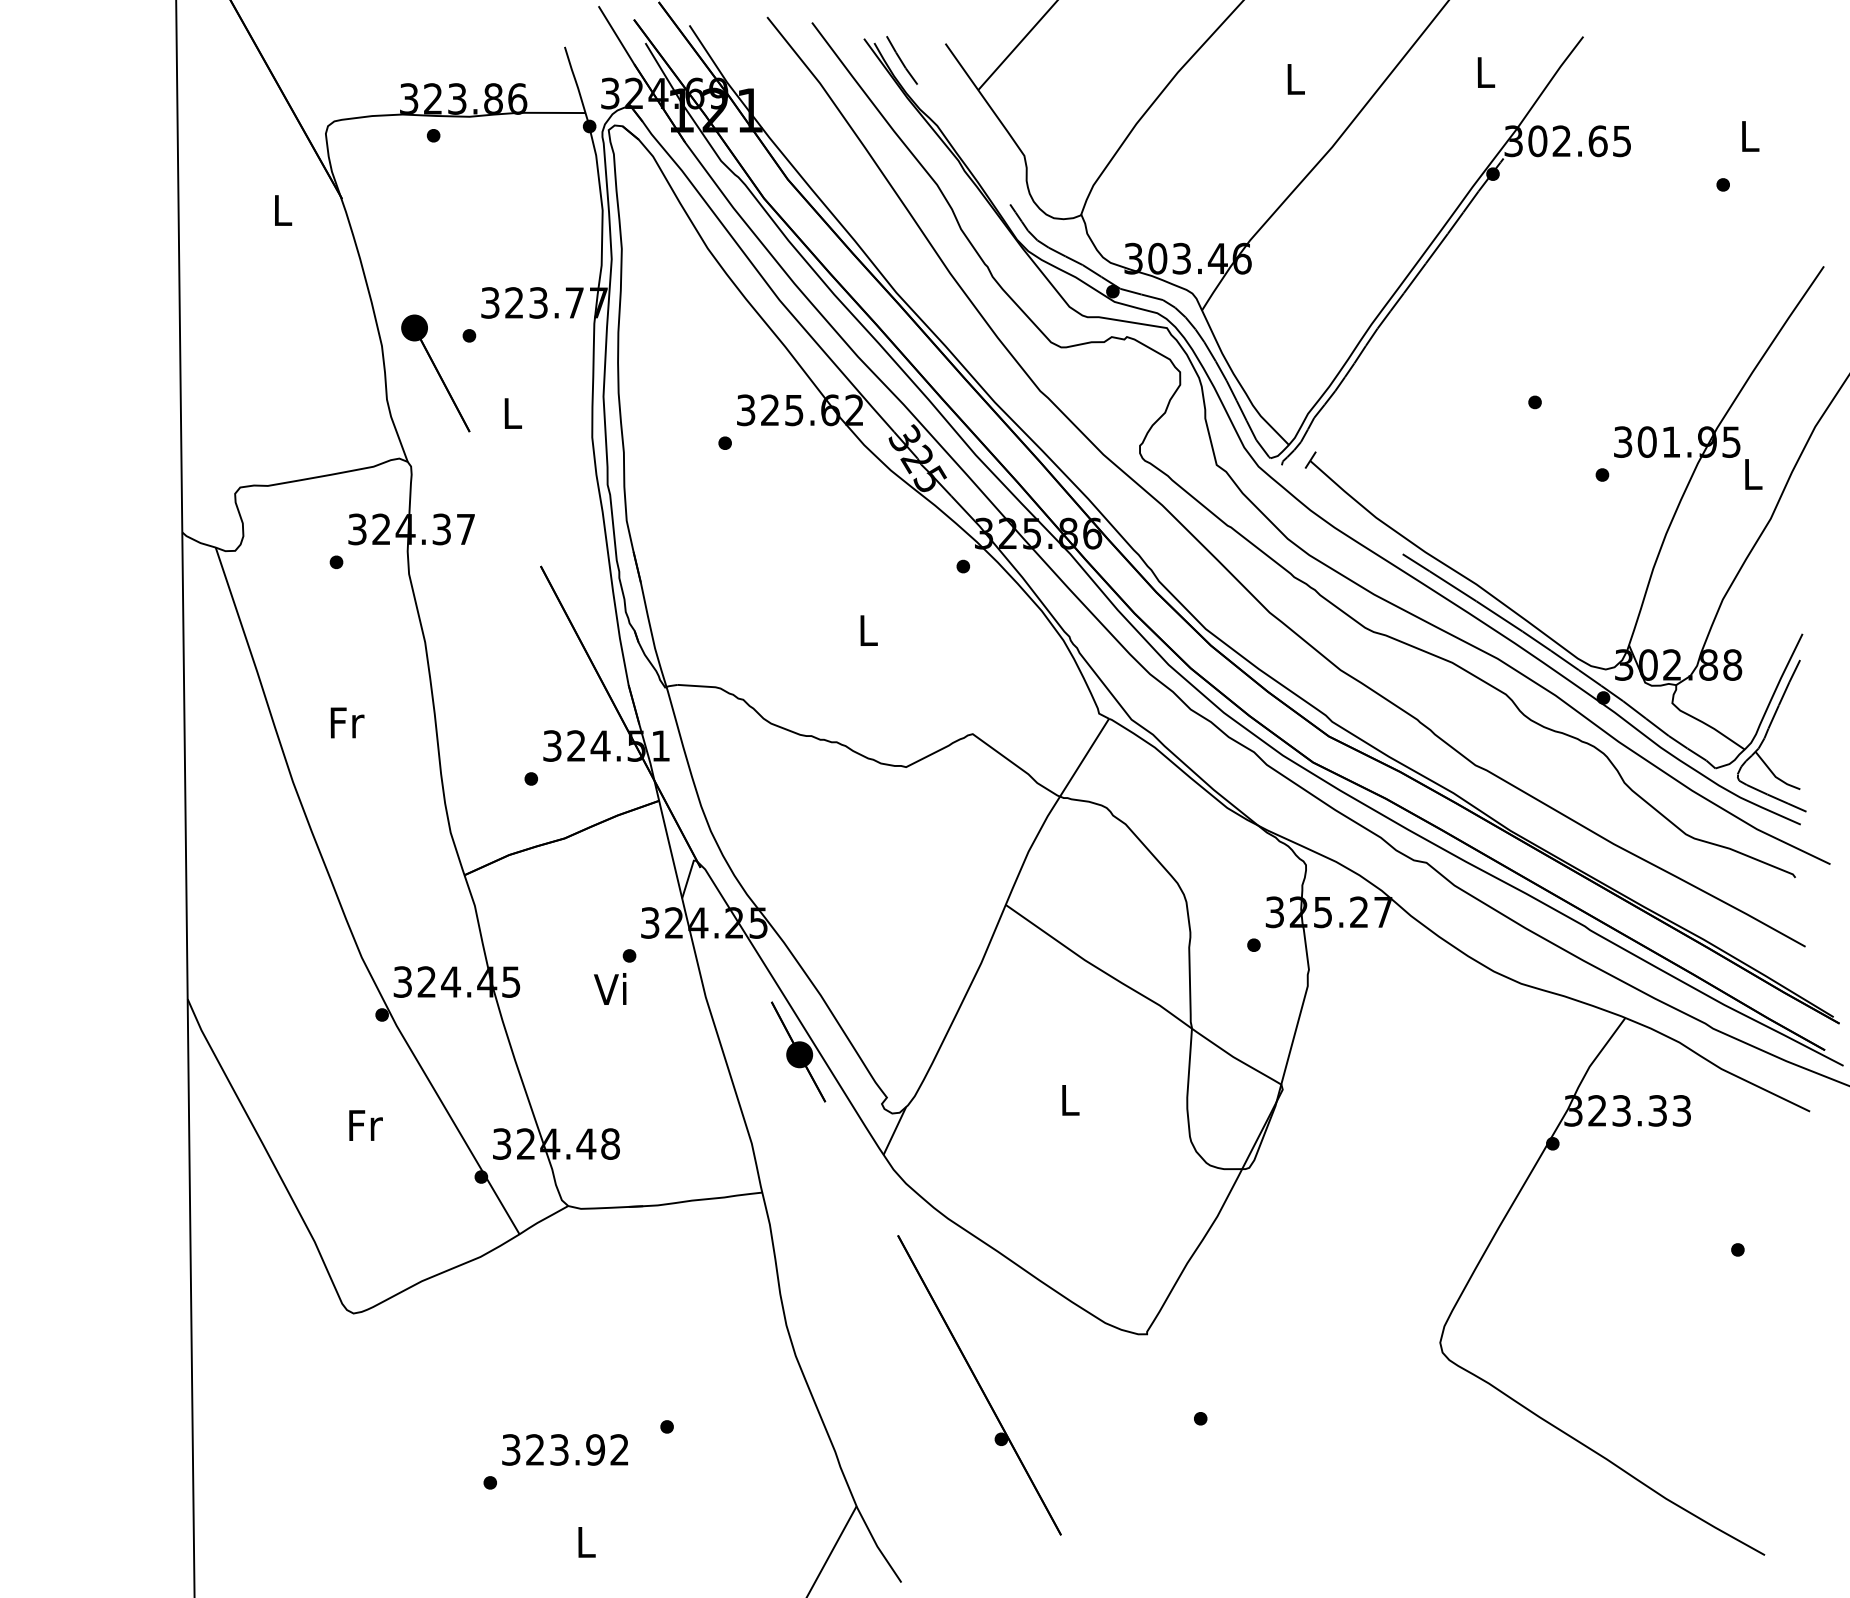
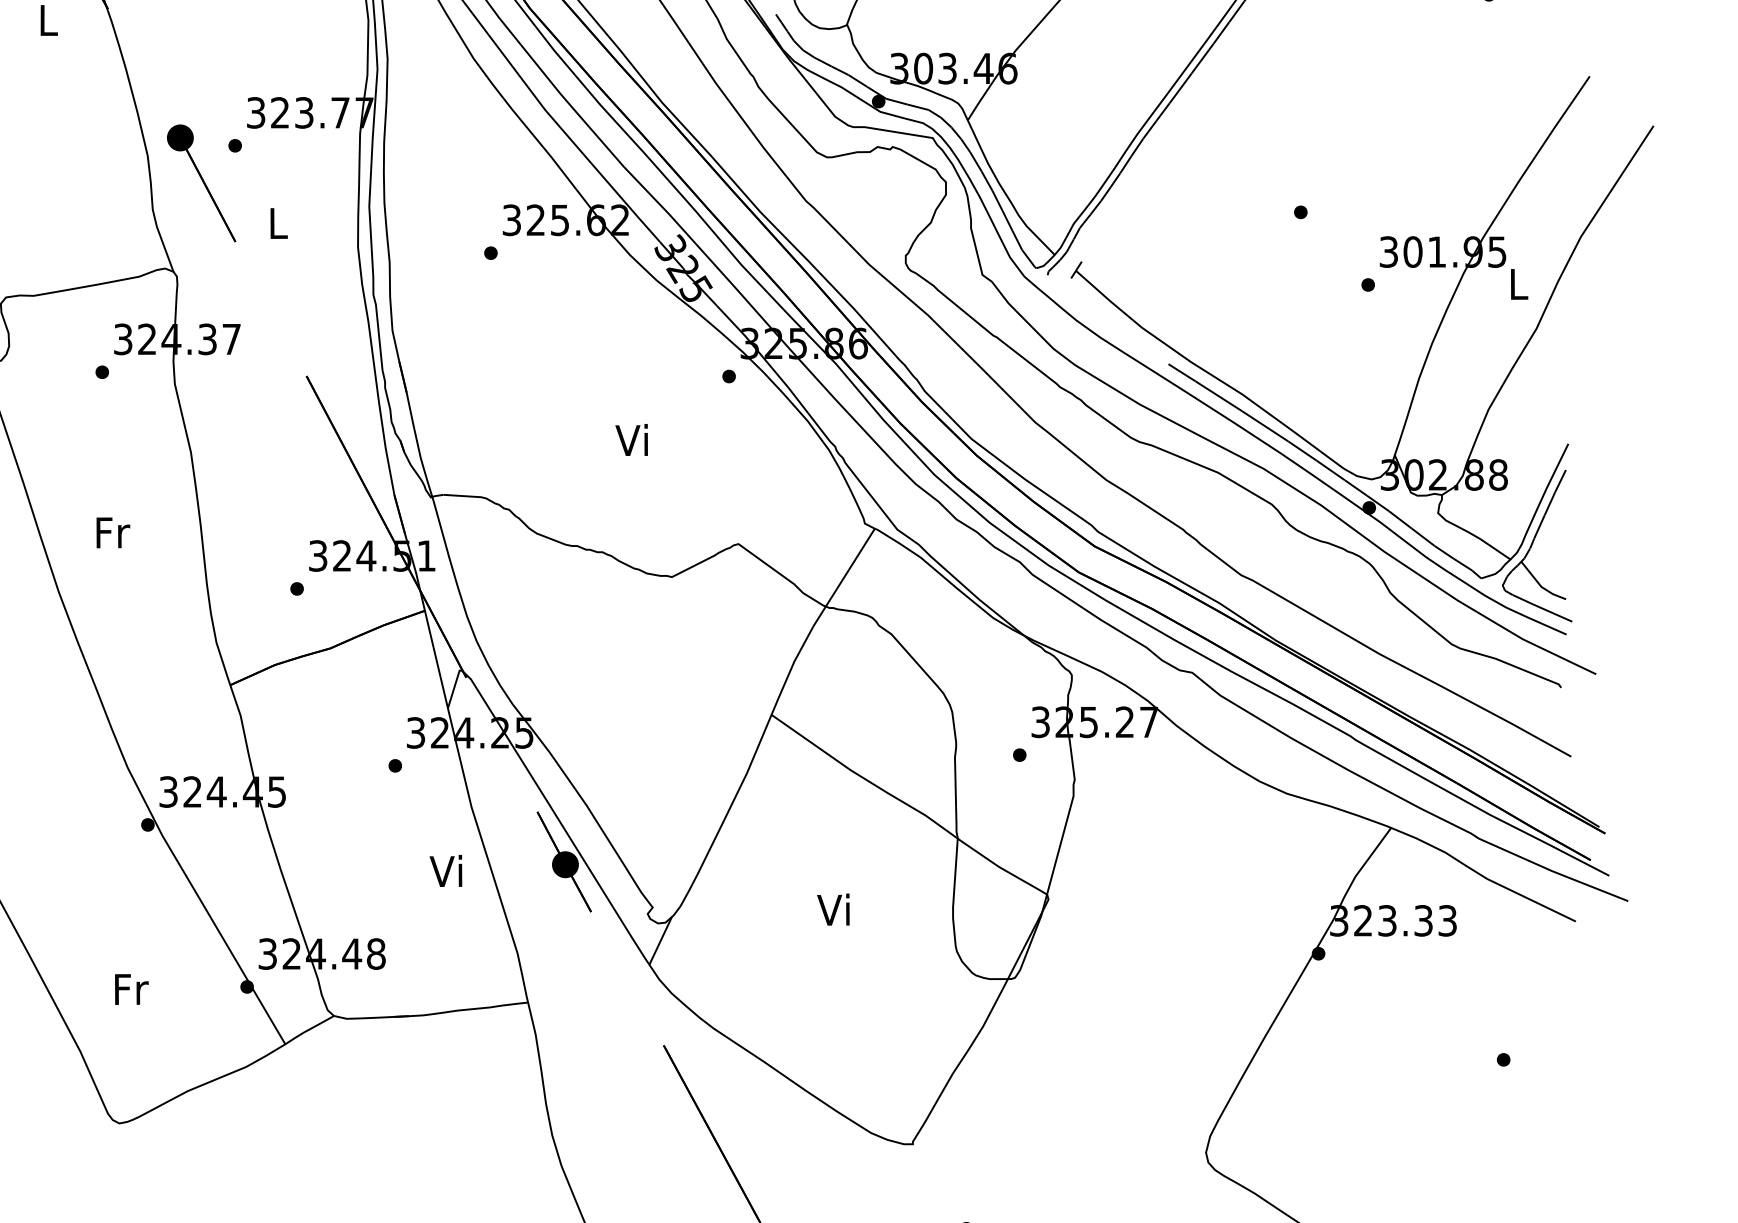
text: (865, 629) -> (631, 439), L -> Vi
text: (610, 988) -> (446, 870), moved
text: (1067, 1099) -> (833, 909), L -> Vi
text: (365, 1125) -> (131, 989), moved

